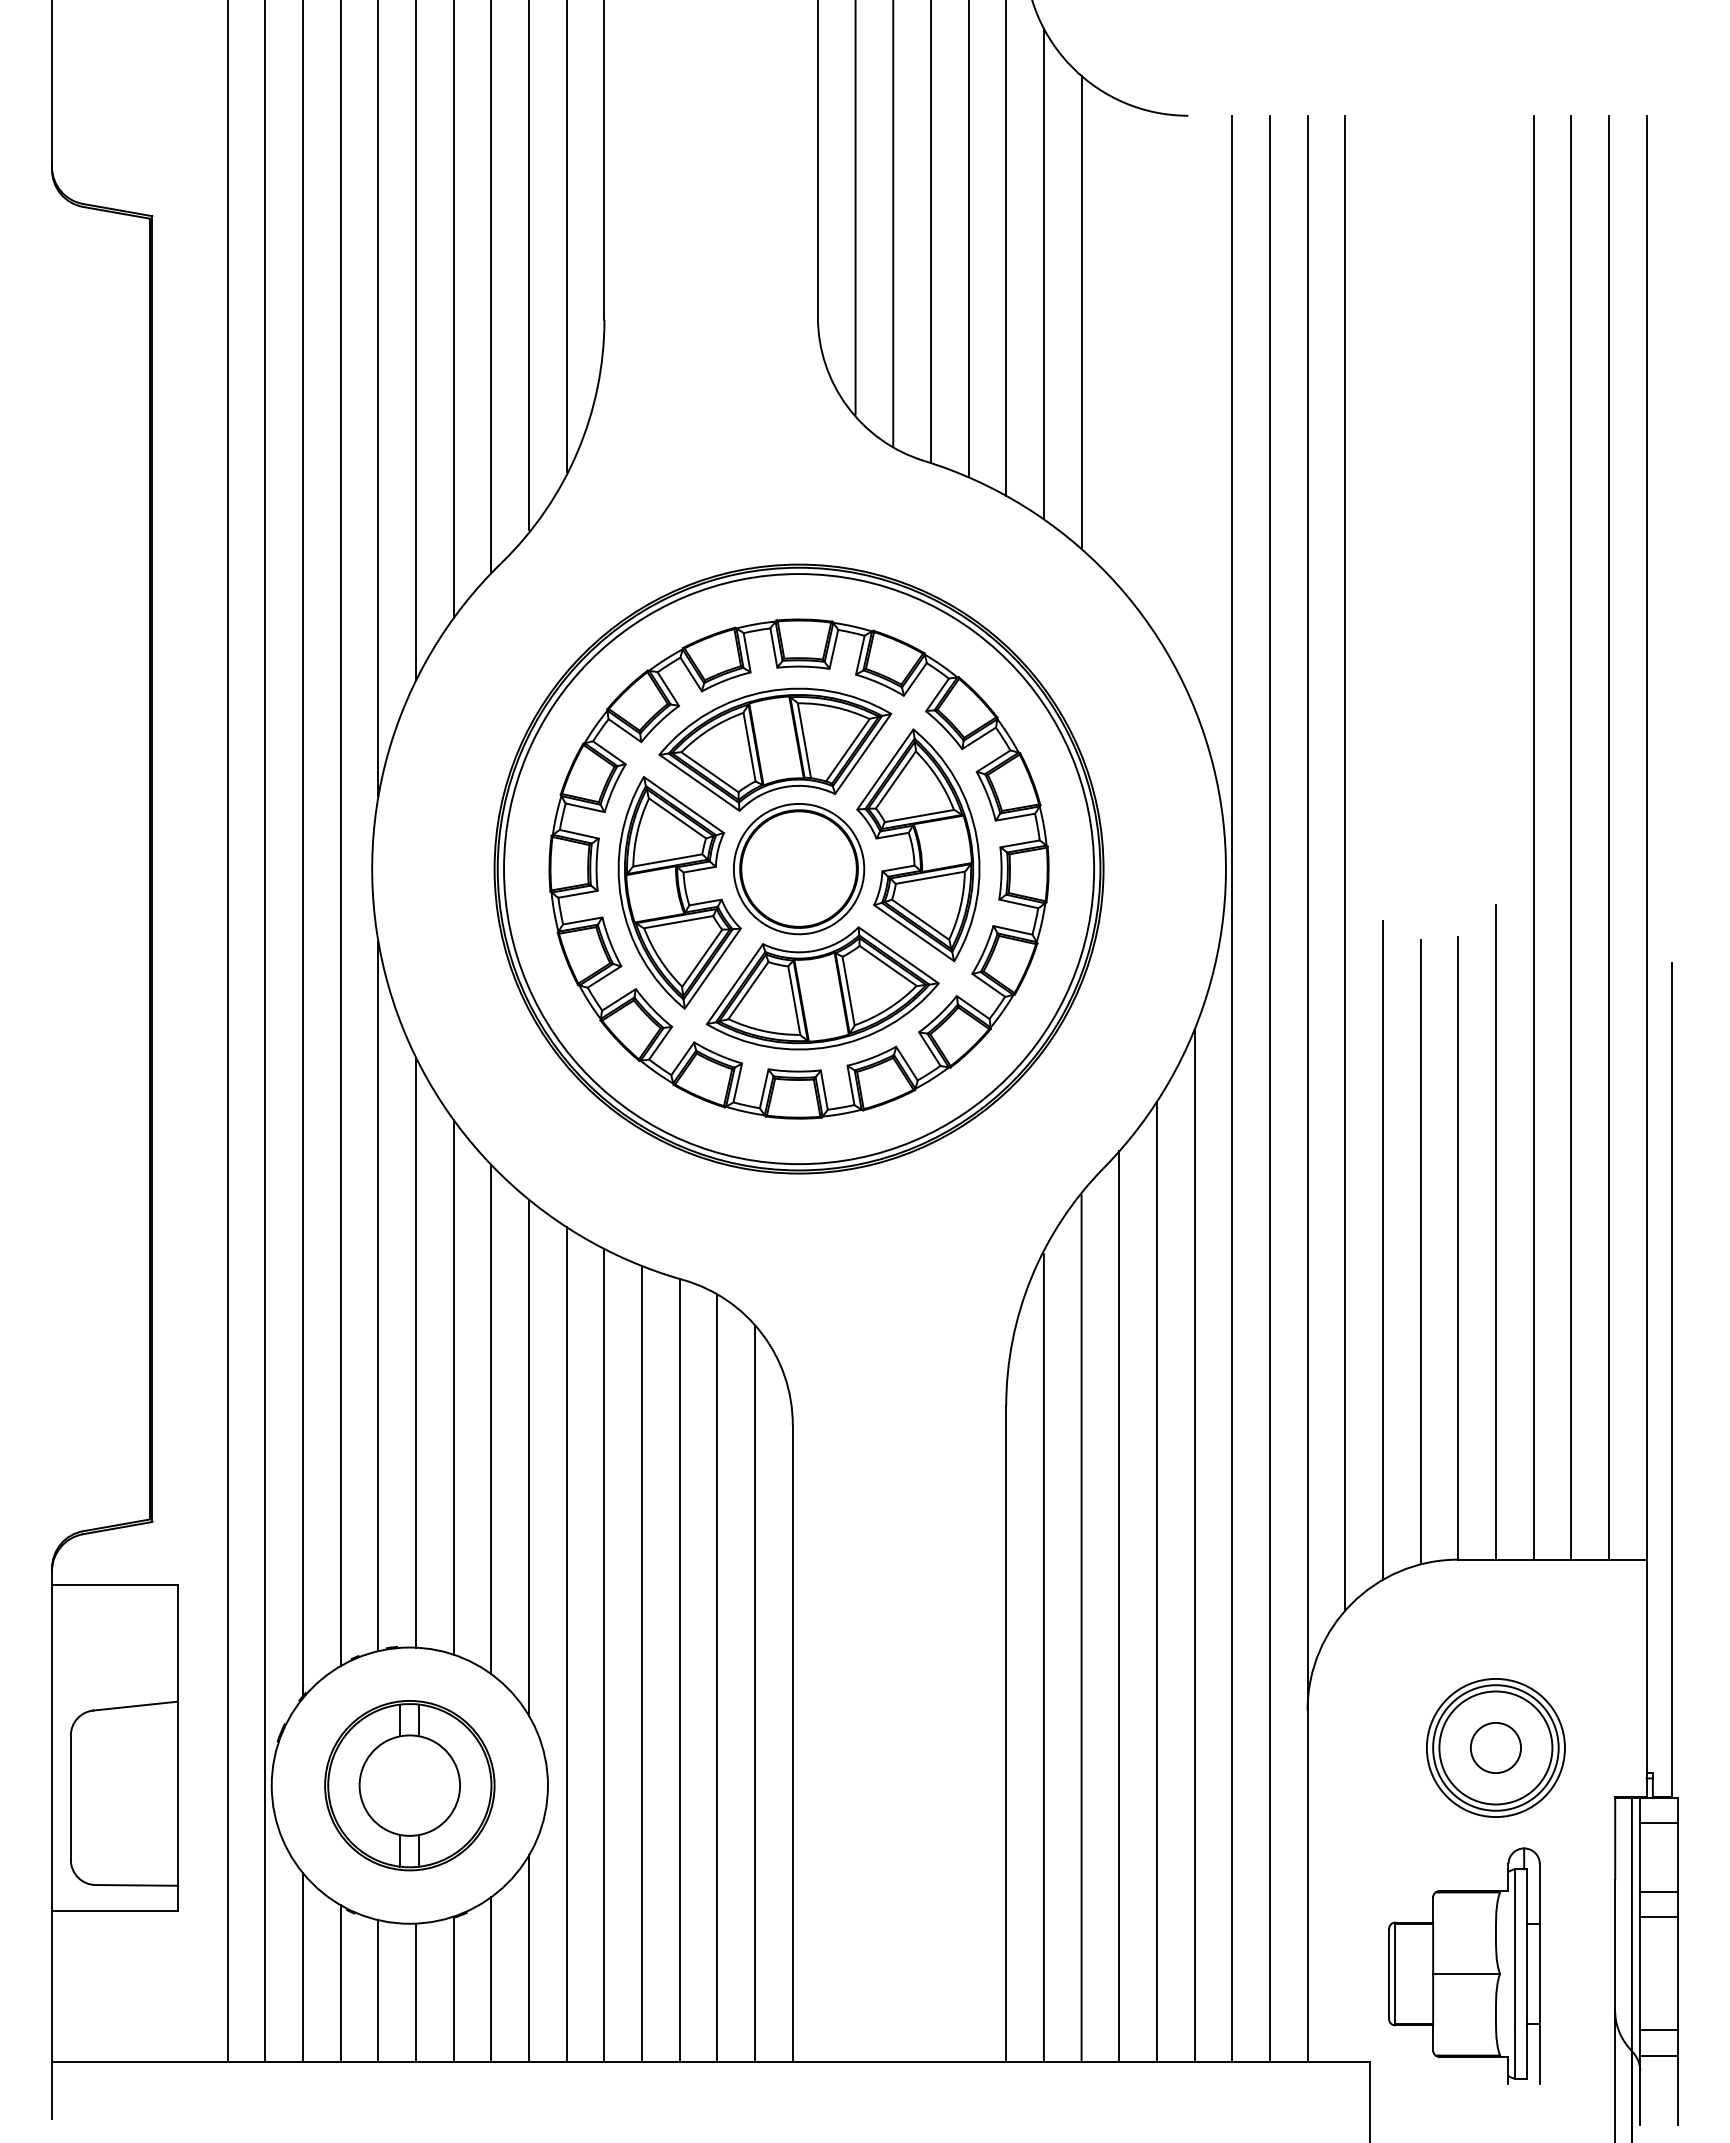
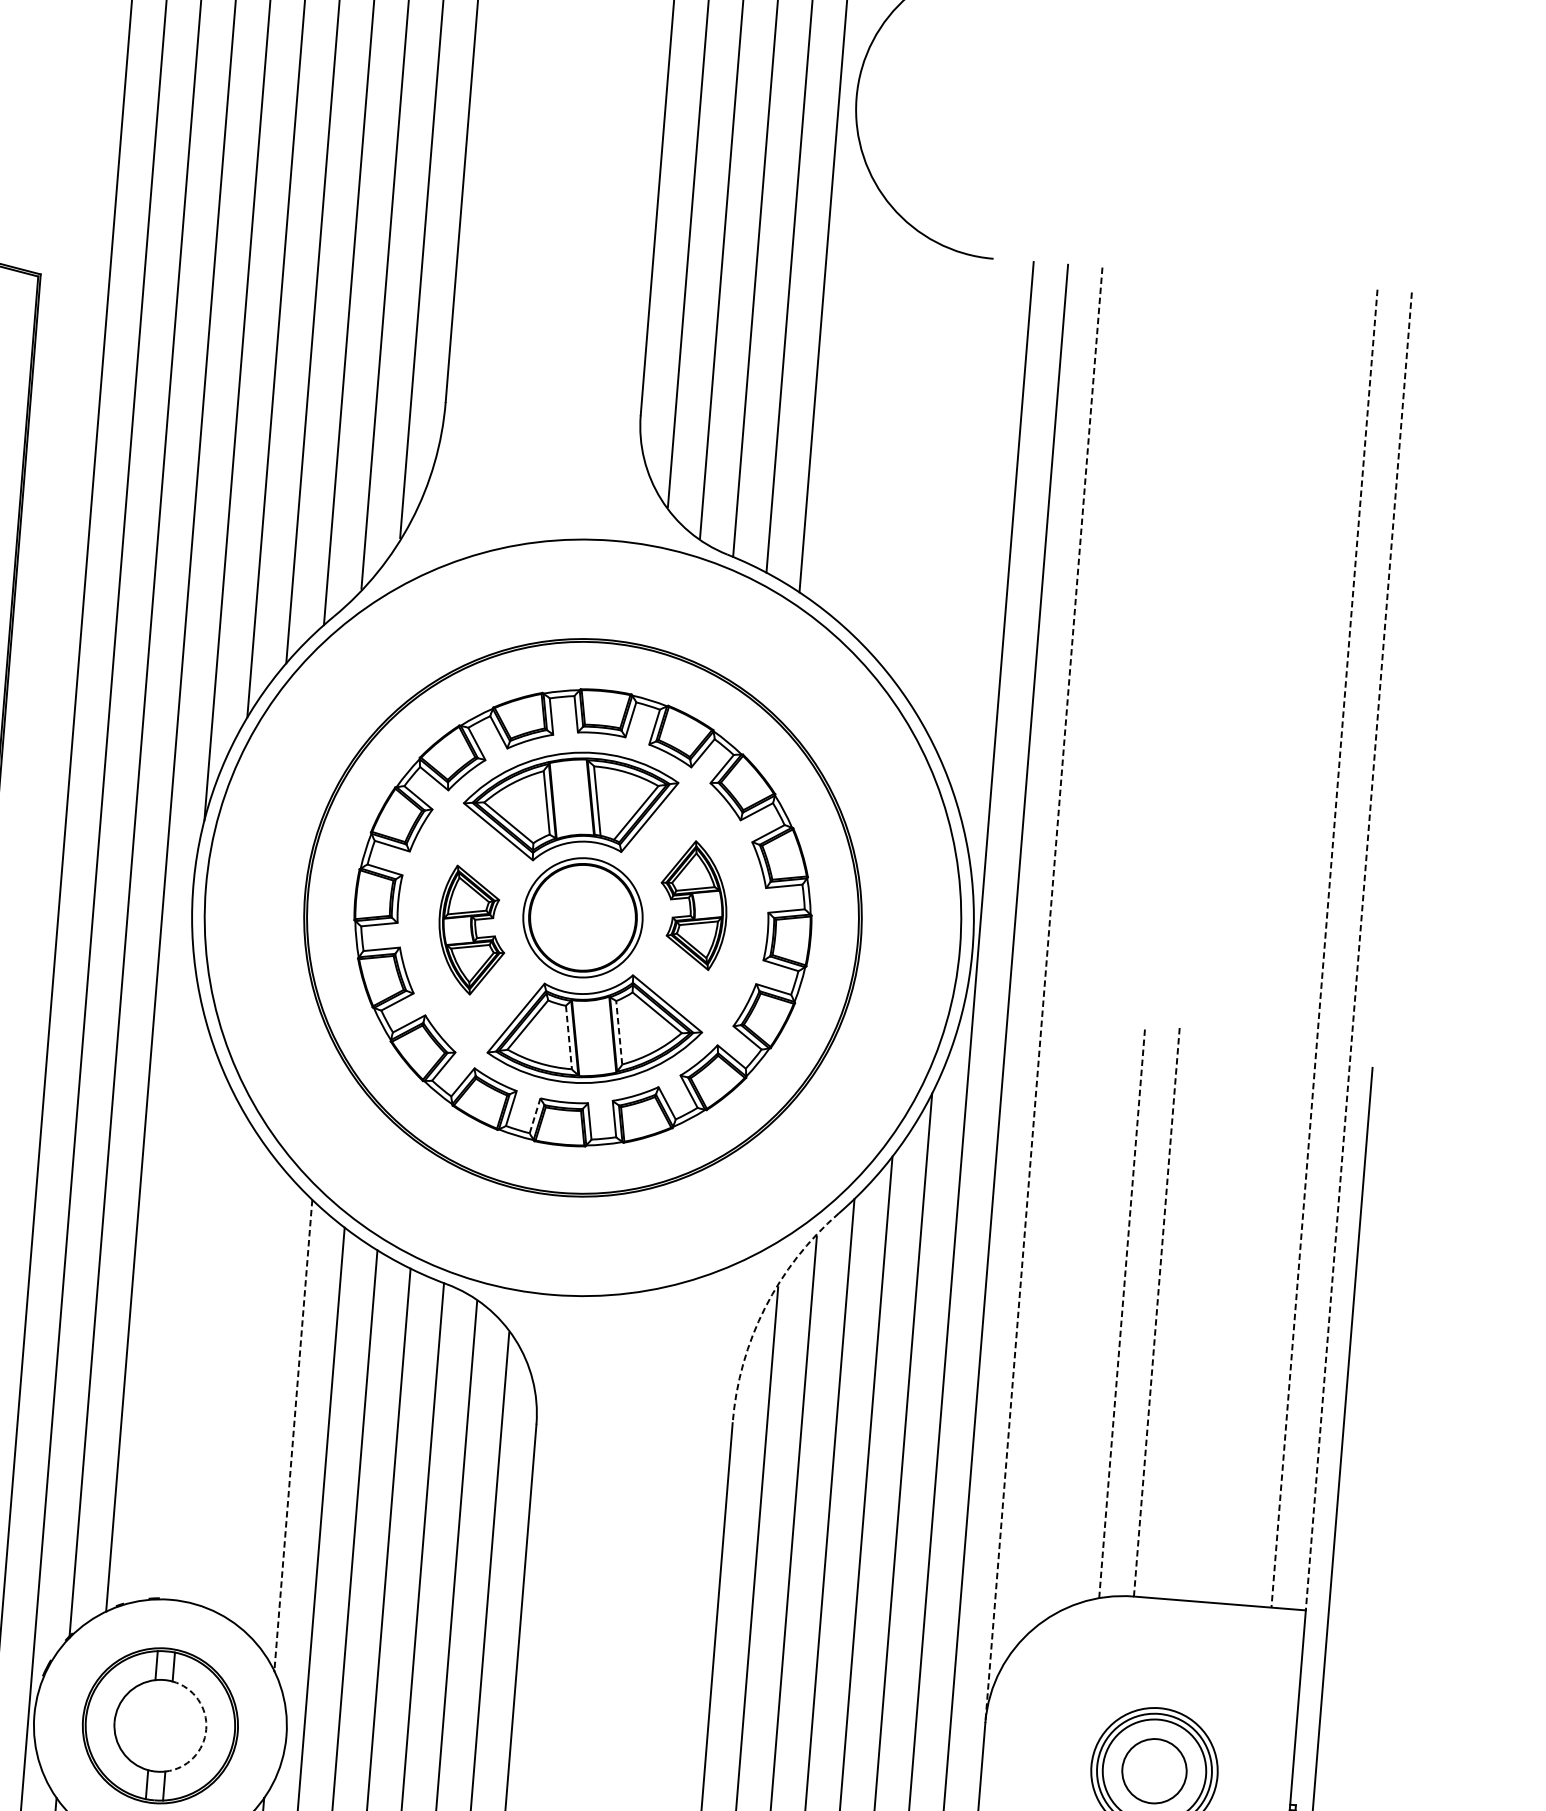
line: (1043, 273) -> (849, 392), removed
line: (1081, 312) -> (881, 430), removed
line: (1533, 837) -> (1255, 942), removed
line: (1571, 837) -> (1290, 945), removed
line: (1608, 837) -> (1324, 948), solid -> dashed
line: (1646, 837) -> (1358, 951), solid -> dashed
part: (918, 845) -> (693, 905), size x0.6
line: (1345, 862) -> (1082, 951), removed
circle: (799, 869) -> (583, 918), size x1.4
part: (679, 892) -> (472, 930), size x0.6
line: (1307, 913) -> (1043, 995), solid -> dashed
line: (848, 991) -> (619, 1033), solid -> dashed
line: (794, 1000) -> (569, 1037), solid -> dashed
line: (764, 1088) -> (535, 1115), solid -> dashed
line: (1495, 1231) -> (1192, 1299), removed
line: (1458, 1248) -> (1157, 1312), solid -> dashed
line: (1382, 1249) -> (1087, 1307), removed
line: (1420, 1251) -> (1122, 1312), solid -> dashed
arc: (1031, 1277) -> (765, 1307), solid -> dashed
line: (378, 1296) -> (167, 1277), removed
line: (416, 1352) -> (198, 1330), removed
line: (453, 1387) -> (229, 1365), removed
line: (491, 1419) -> (261, 1397), removed
line: (529, 1458) -> (293, 1436), solid -> dashed
circle: (1495, 1747) -> (1154, 1770), size x1.4
arc: (460, 1785) -> (206, 1729), solid -> dashed

